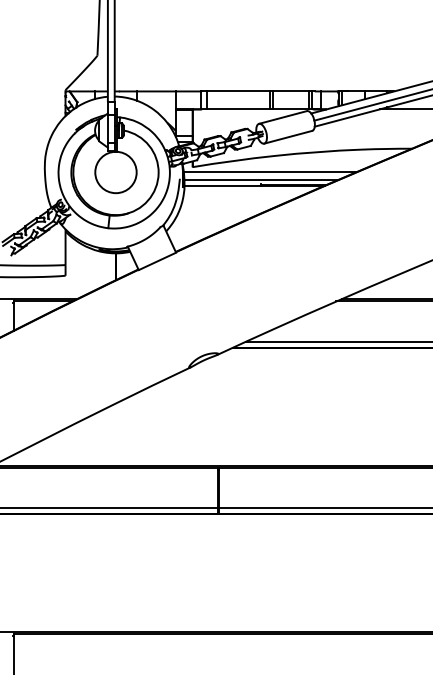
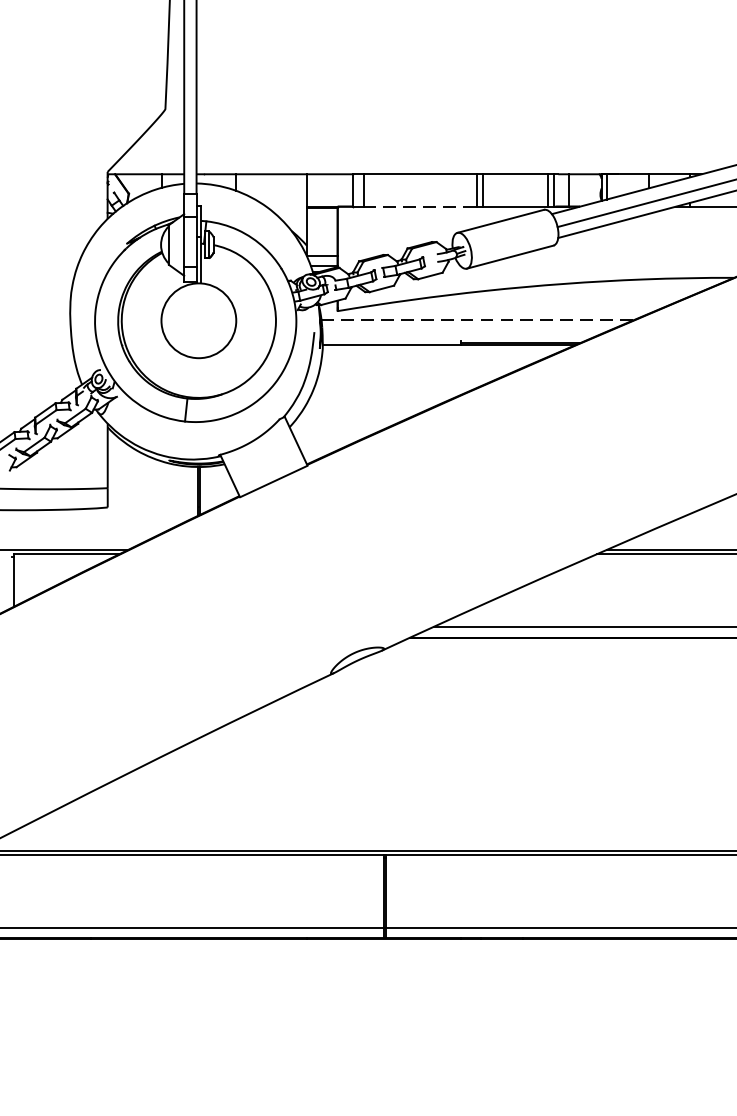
line: (239, 109) -> (422, 206), solid -> dashed
line: (270, 172) -> (478, 320), solid -> dashed
line: (261, 180) -> (461, 335), removed

